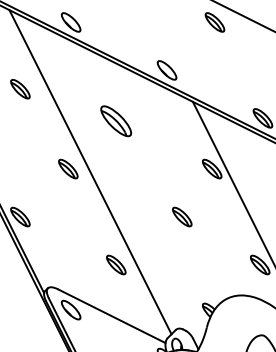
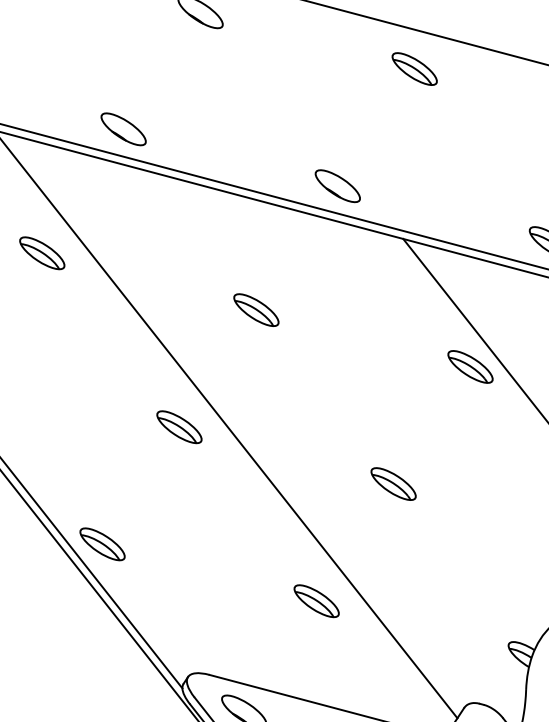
part: (20, 89) -> (42, 253), moved
part: (116, 120) -> (256, 308), size x0.62
part: (182, 216) -> (393, 482), moved

